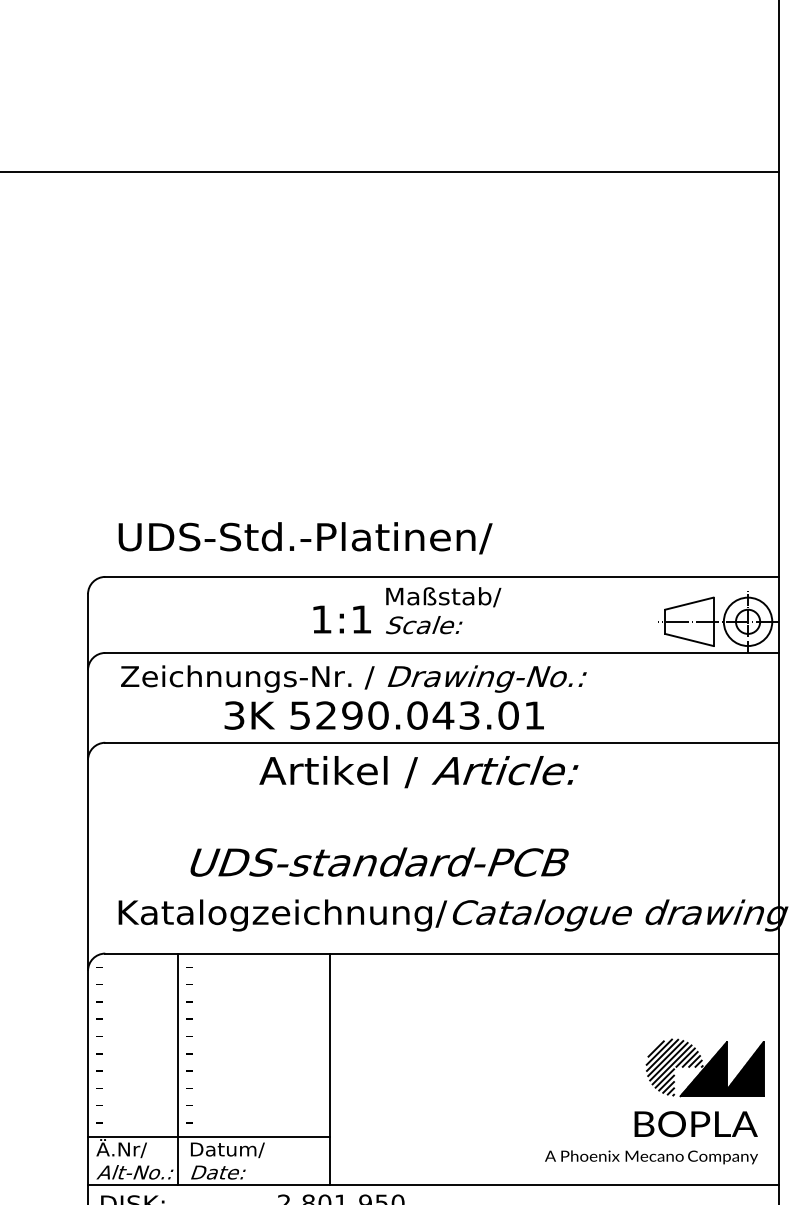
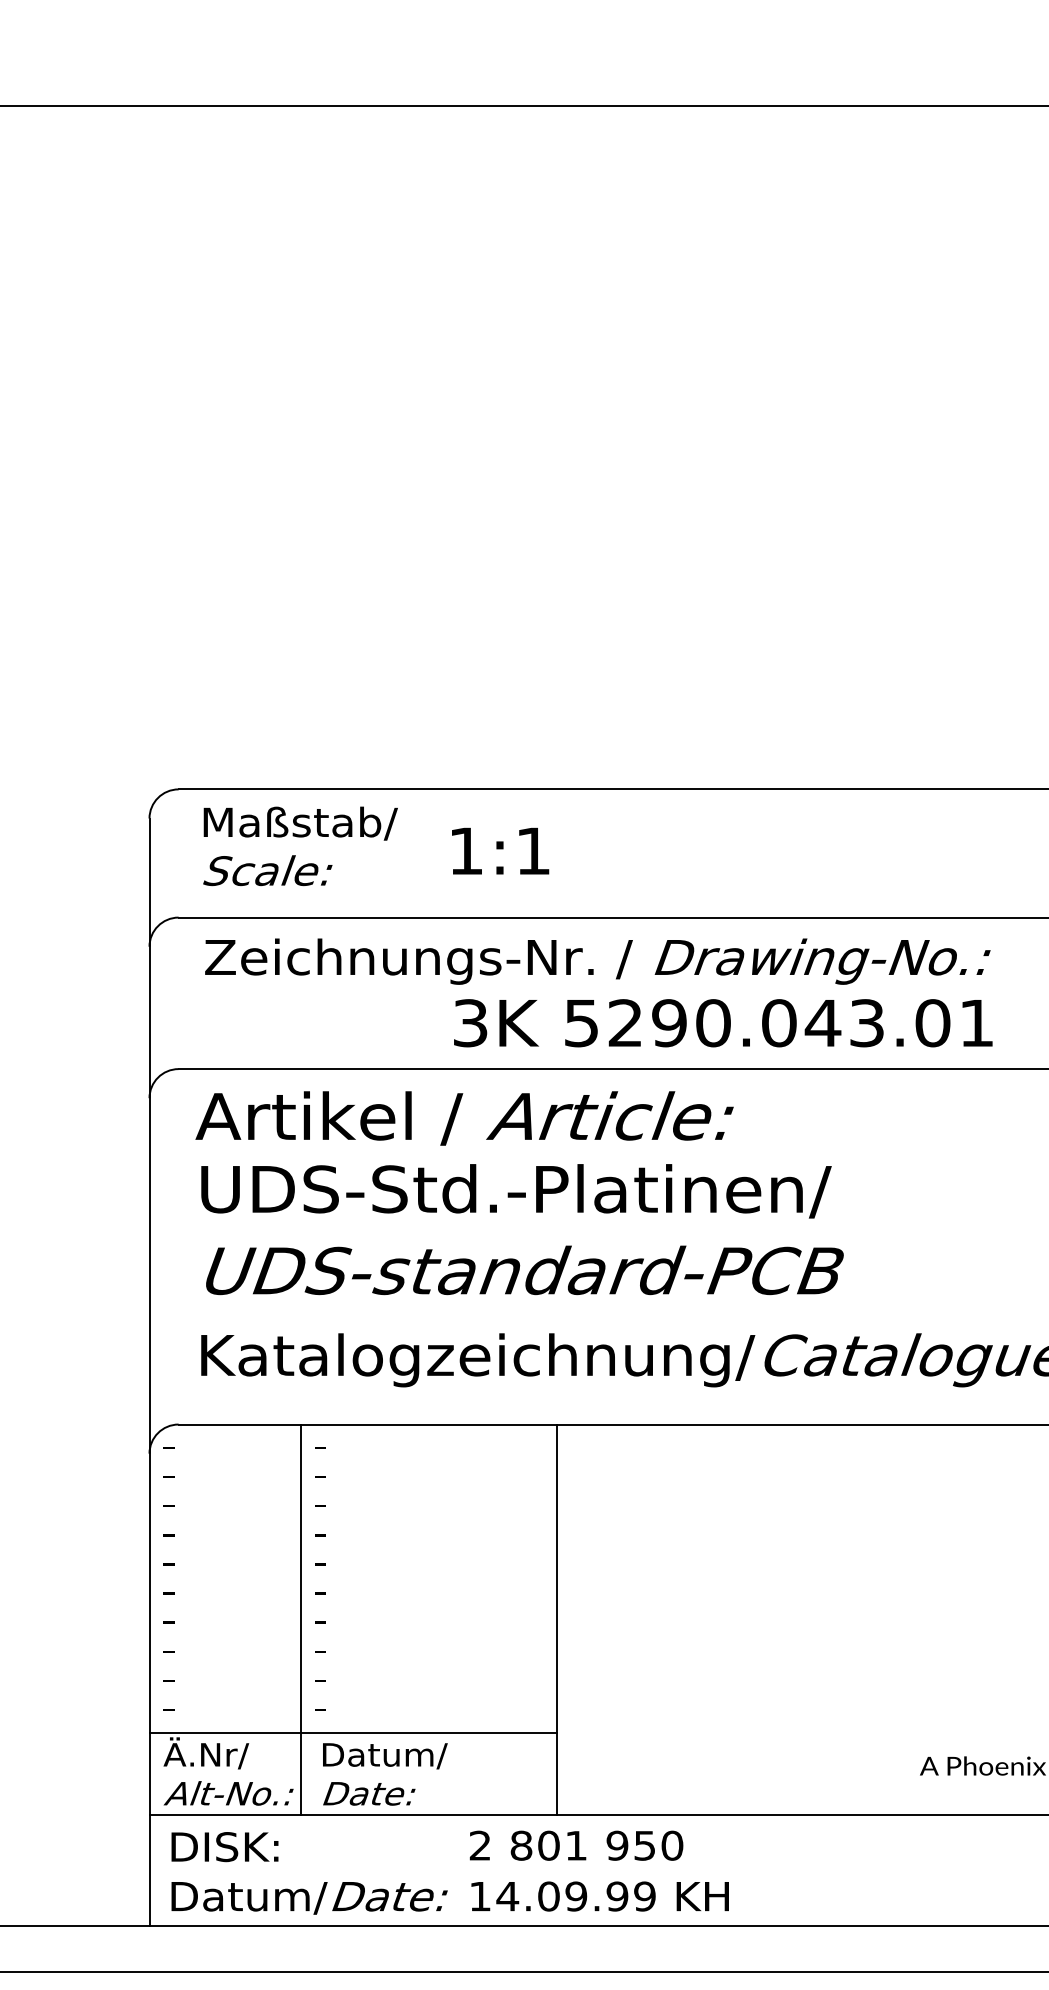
text: (305, 538) -> (516, 1191), moved
text: (443, 610) -> (300, 846), moved
text: (341, 619) -> (499, 851), moved
text: (383, 715) -> (721, 1023), moved
text: (418, 772) -> (463, 1119), moved
text: (379, 861) -> (524, 1269), moved

